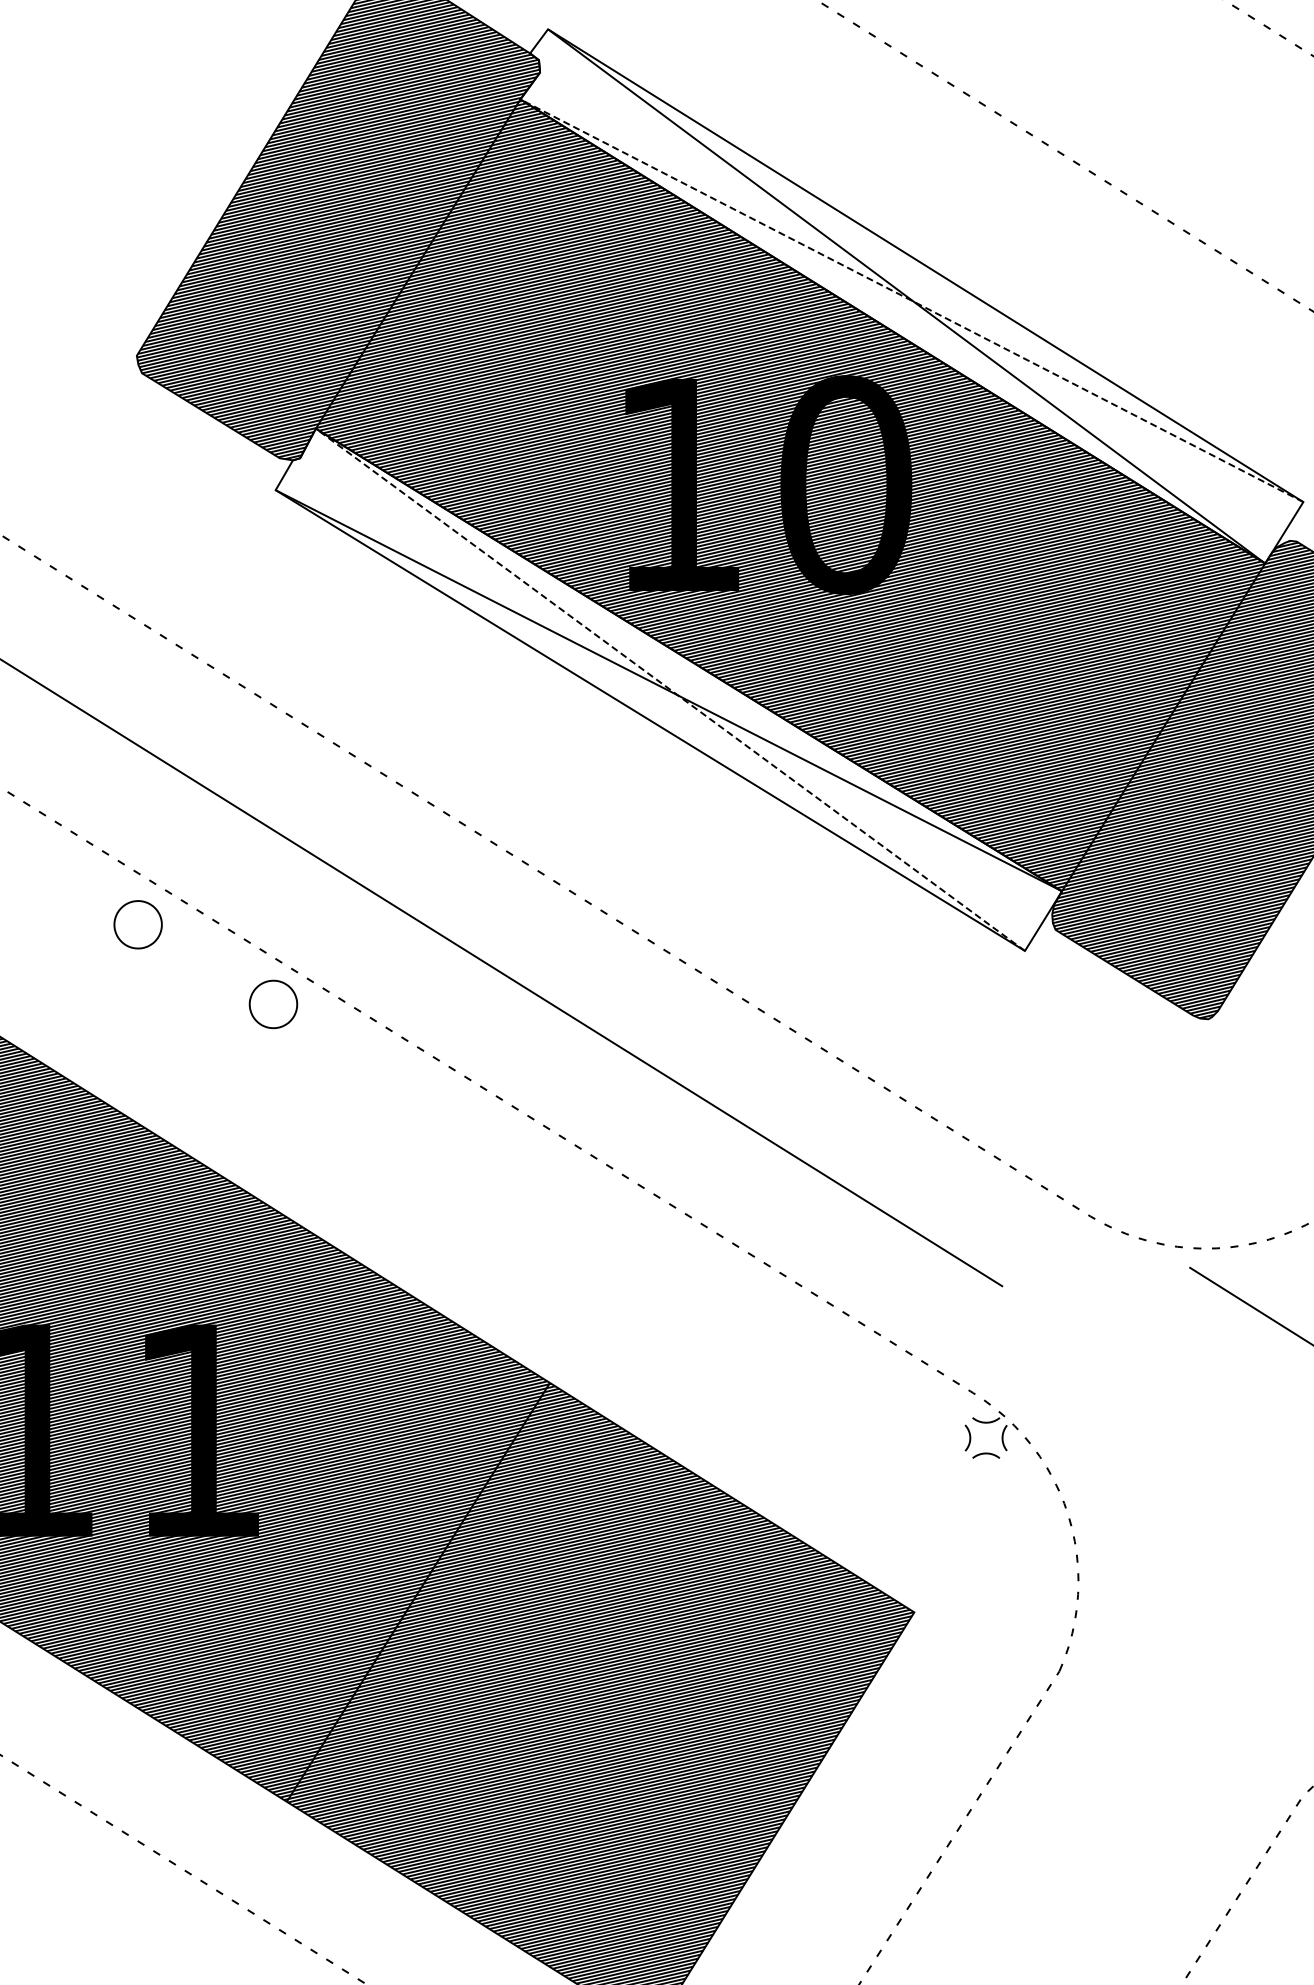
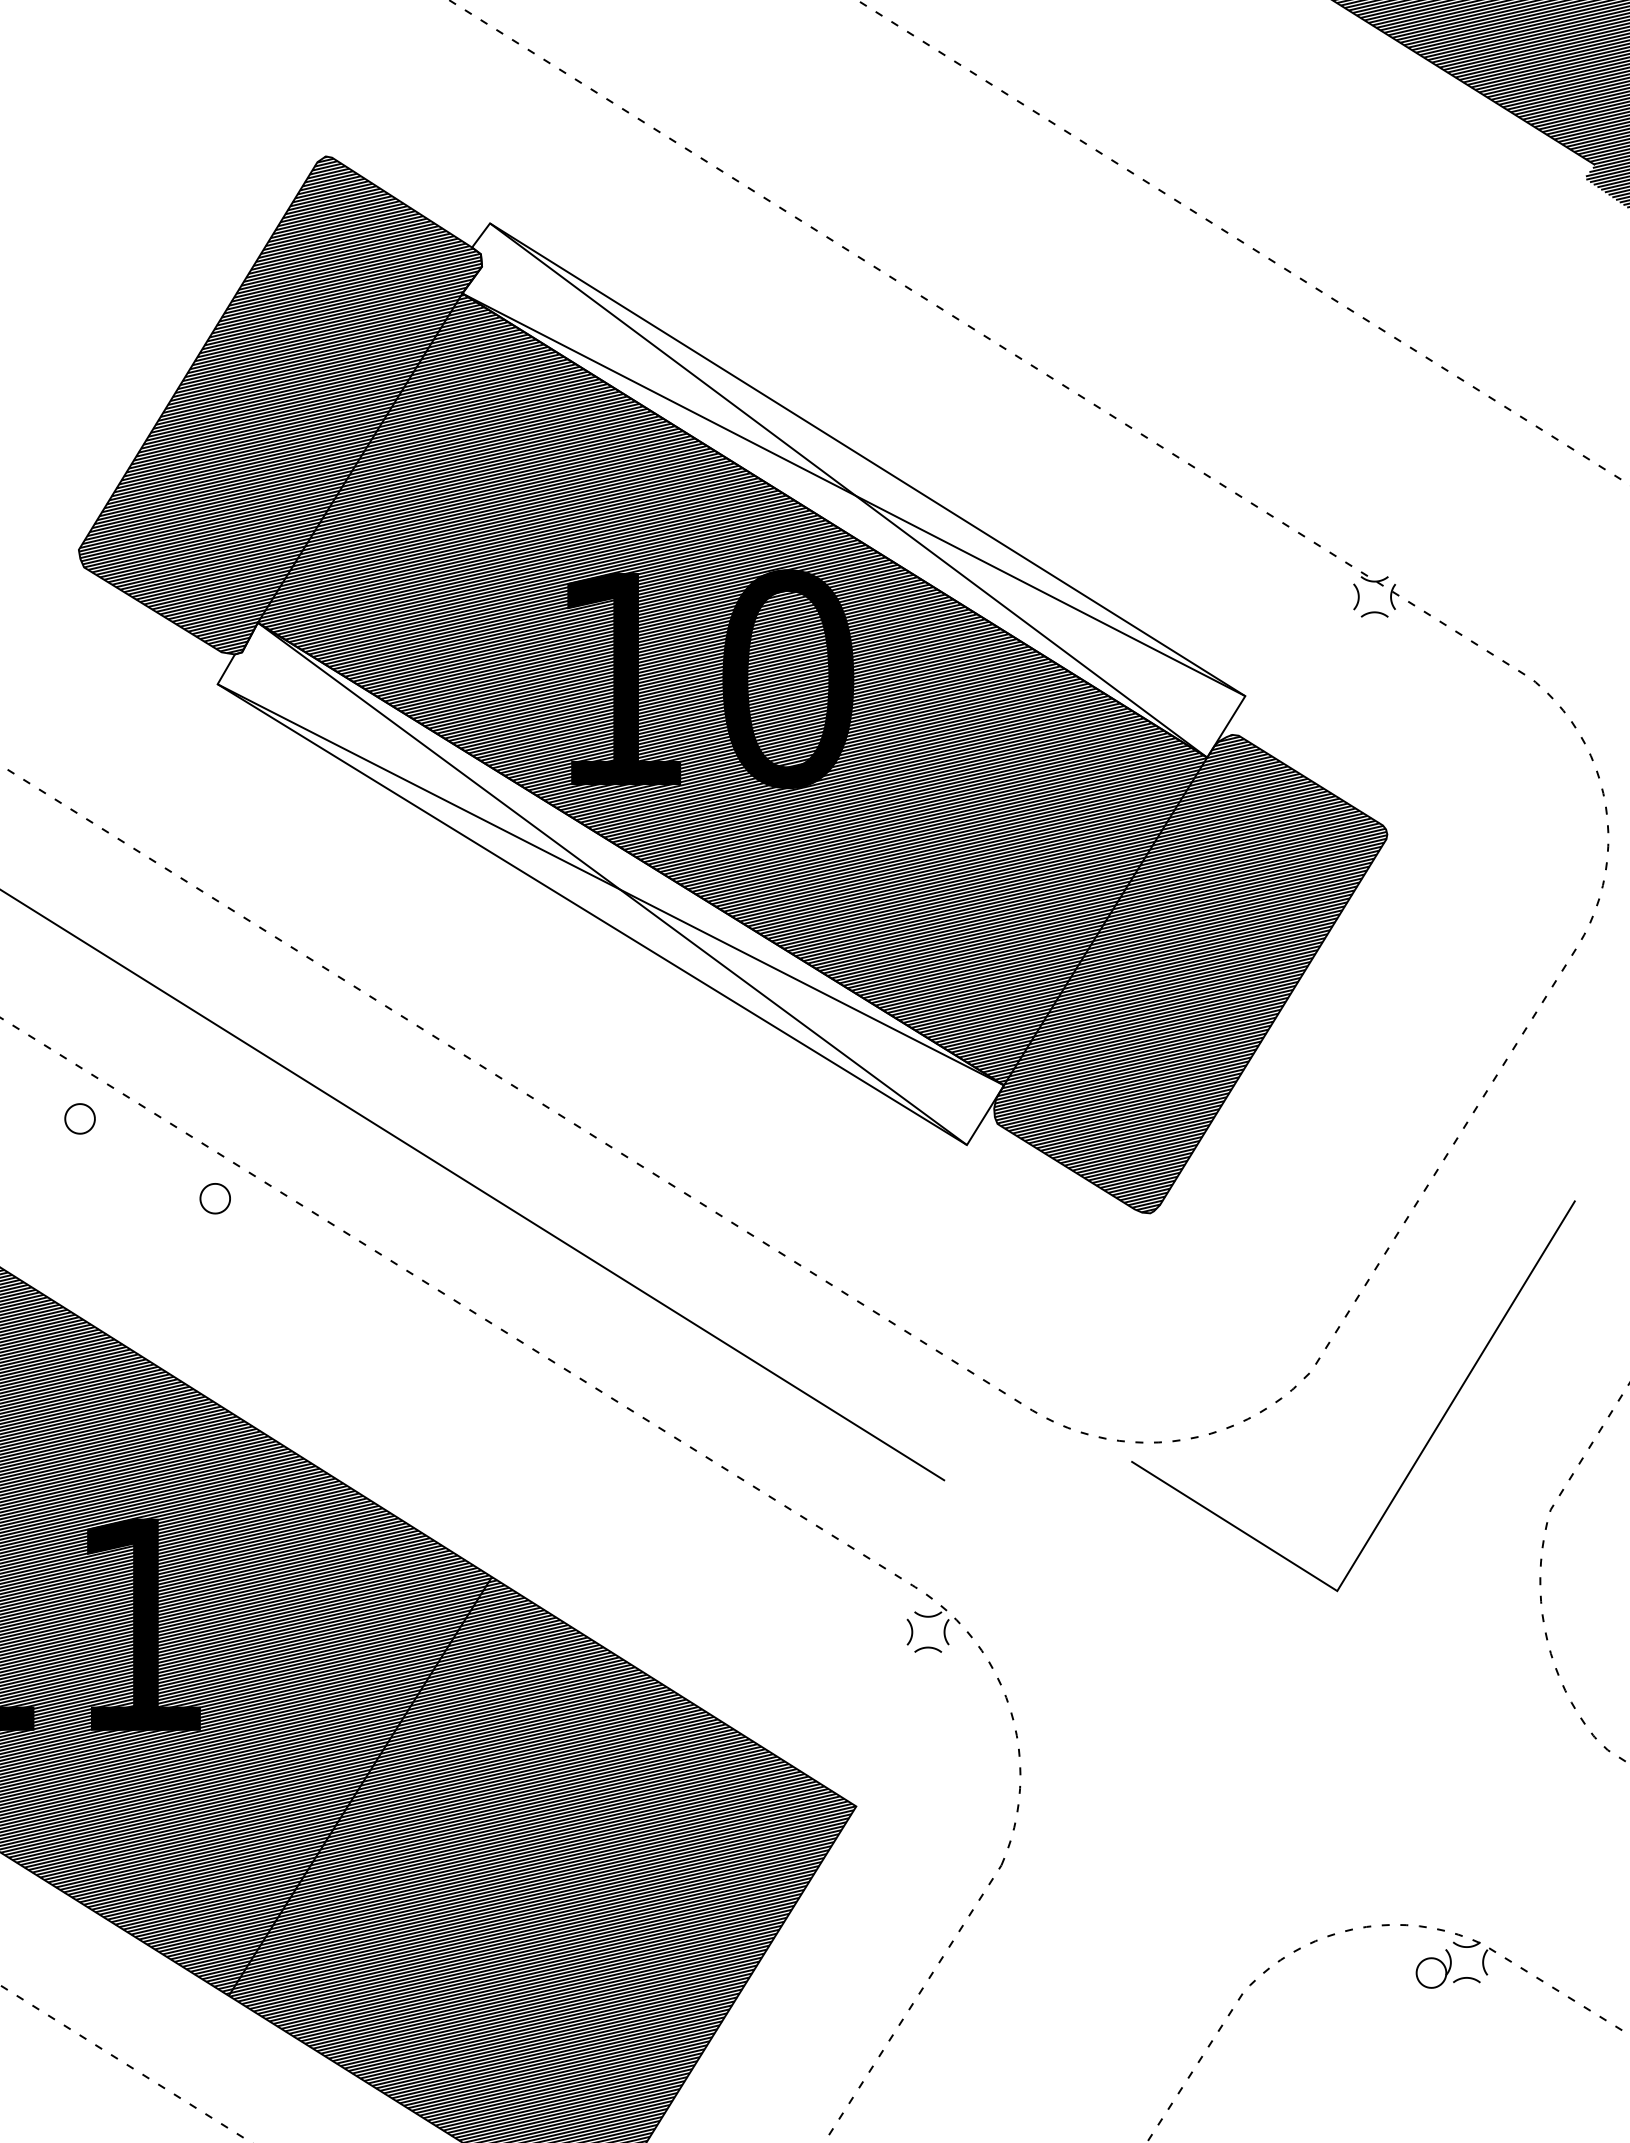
line: (911, 300) -> (853, 494), dashed -> solid
line: (670, 689) -> (612, 883), dashed -> solid
part: (137, 924) -> (79, 1118), size x0.62
part: (272, 1004) -> (214, 1198), size x0.62

